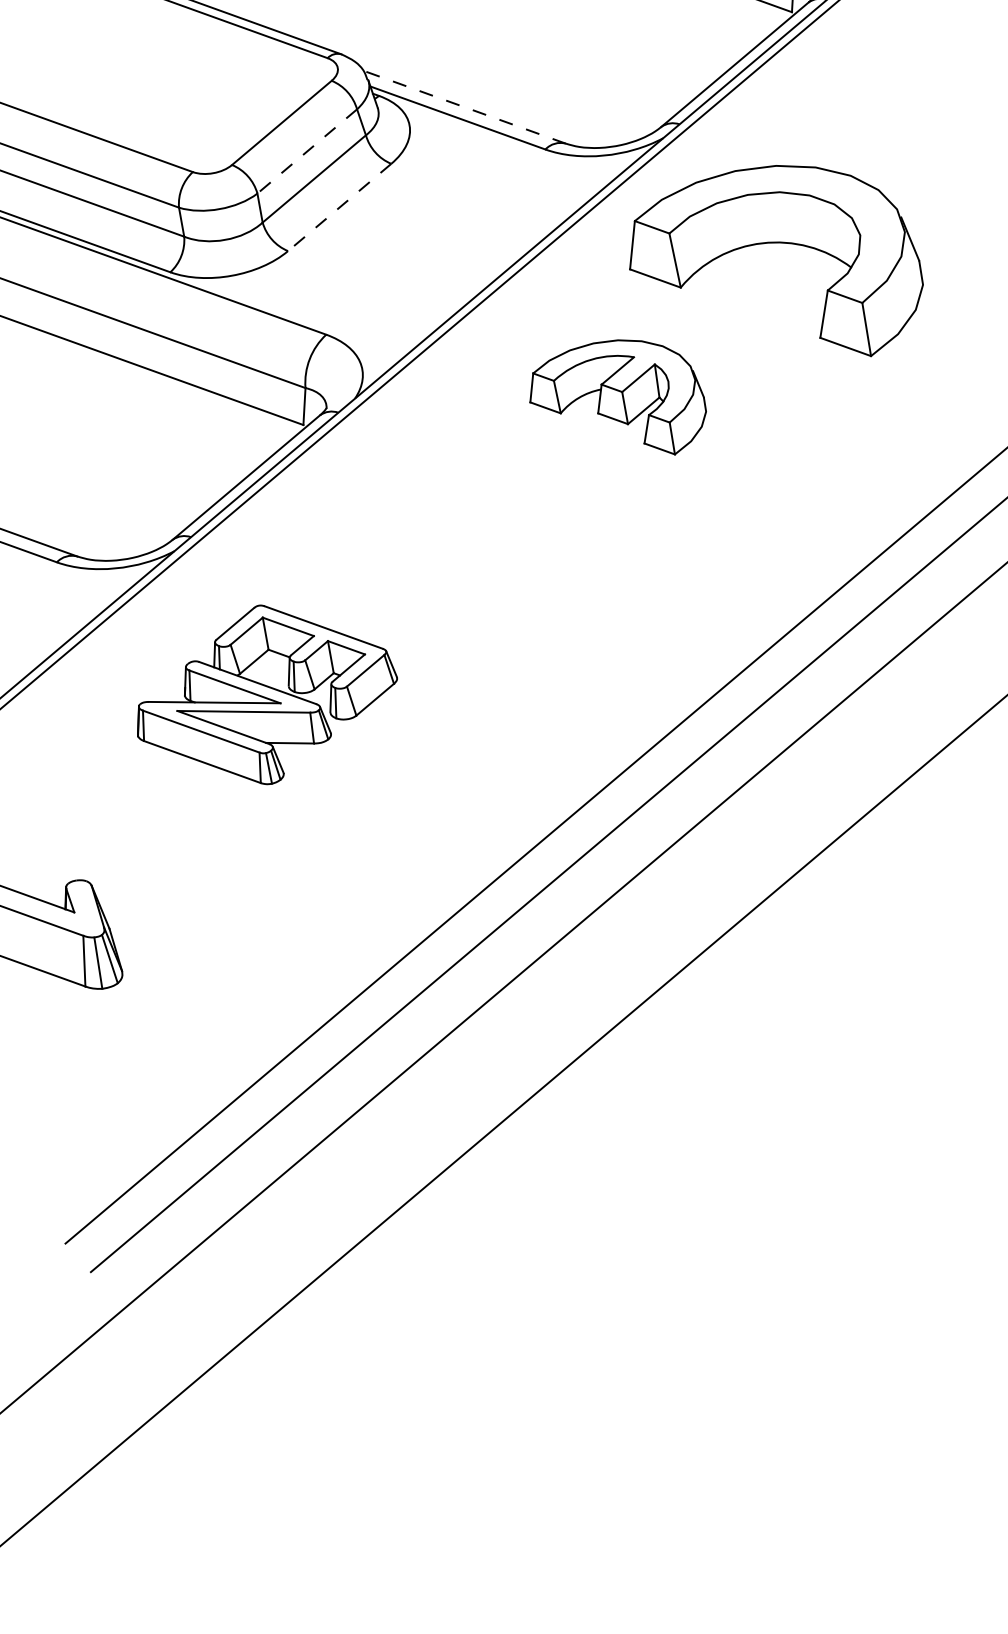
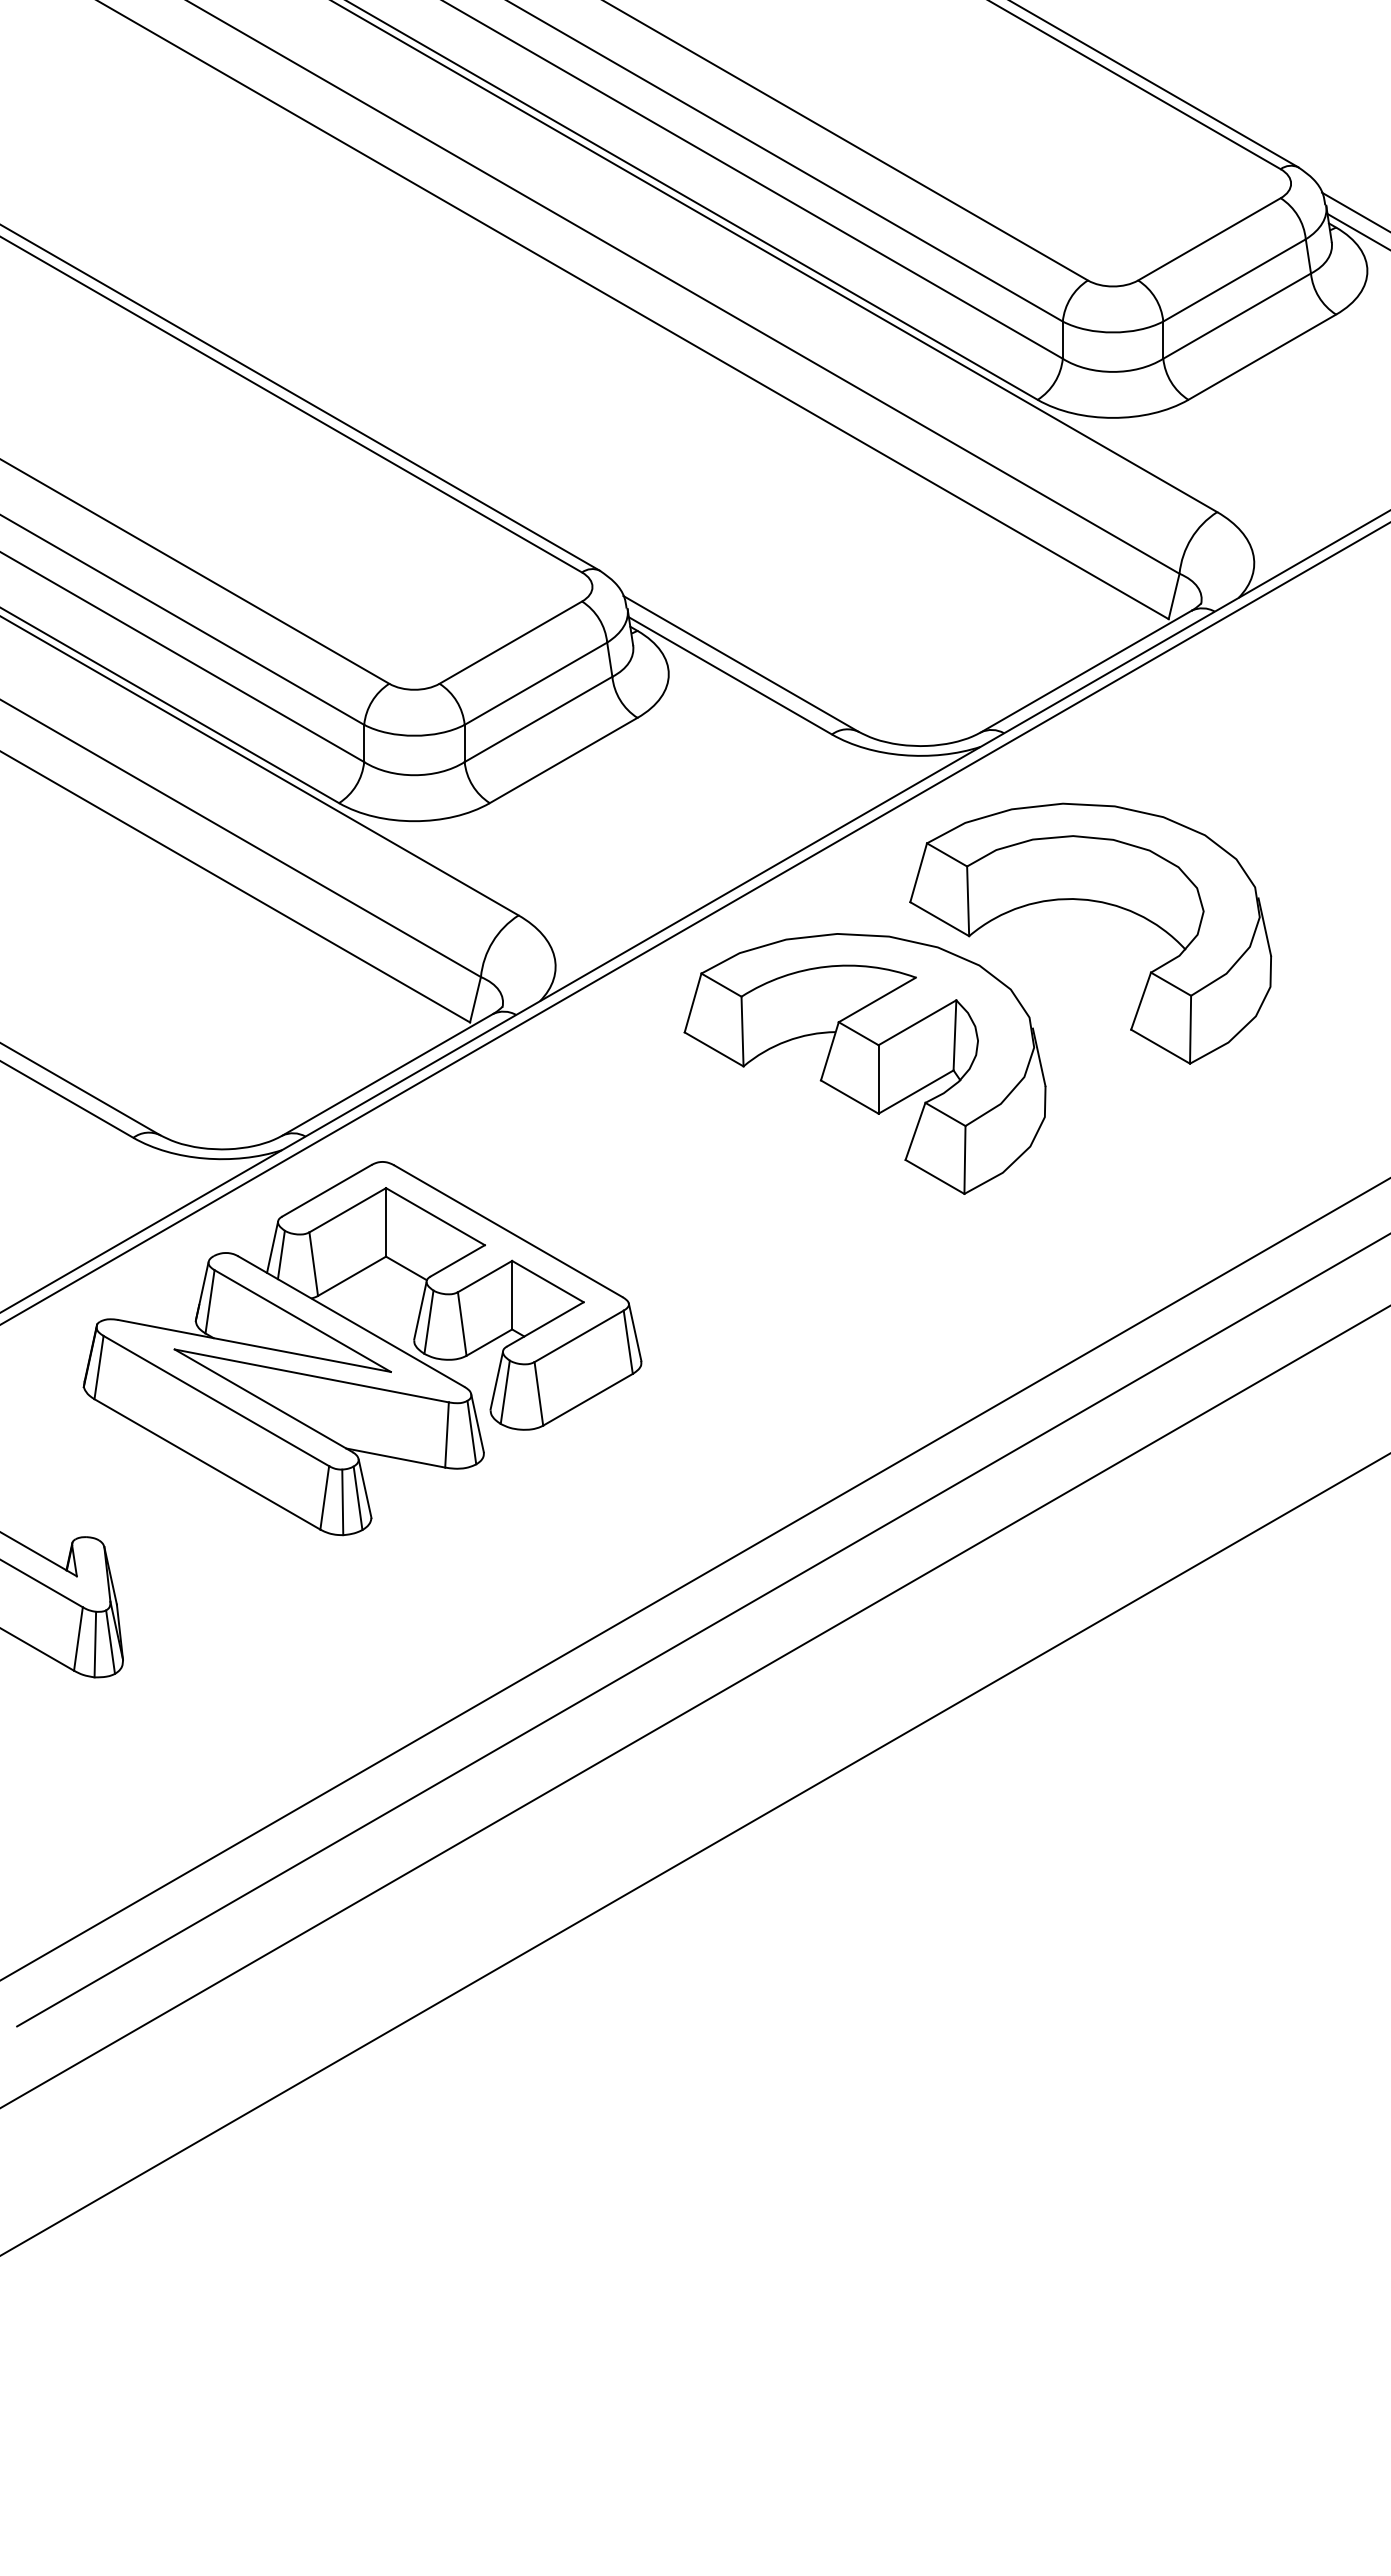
line: (464, 106) -> (741, 663), dashed -> solid
line: (306, 151) -> (535, 683), dashed -> solid
line: (339, 207) -> (563, 760), dashed -> solid
part: (616, 401) -> (864, 1063), size x1.67
part: (265, 694) -> (362, 1348), size x1.67

